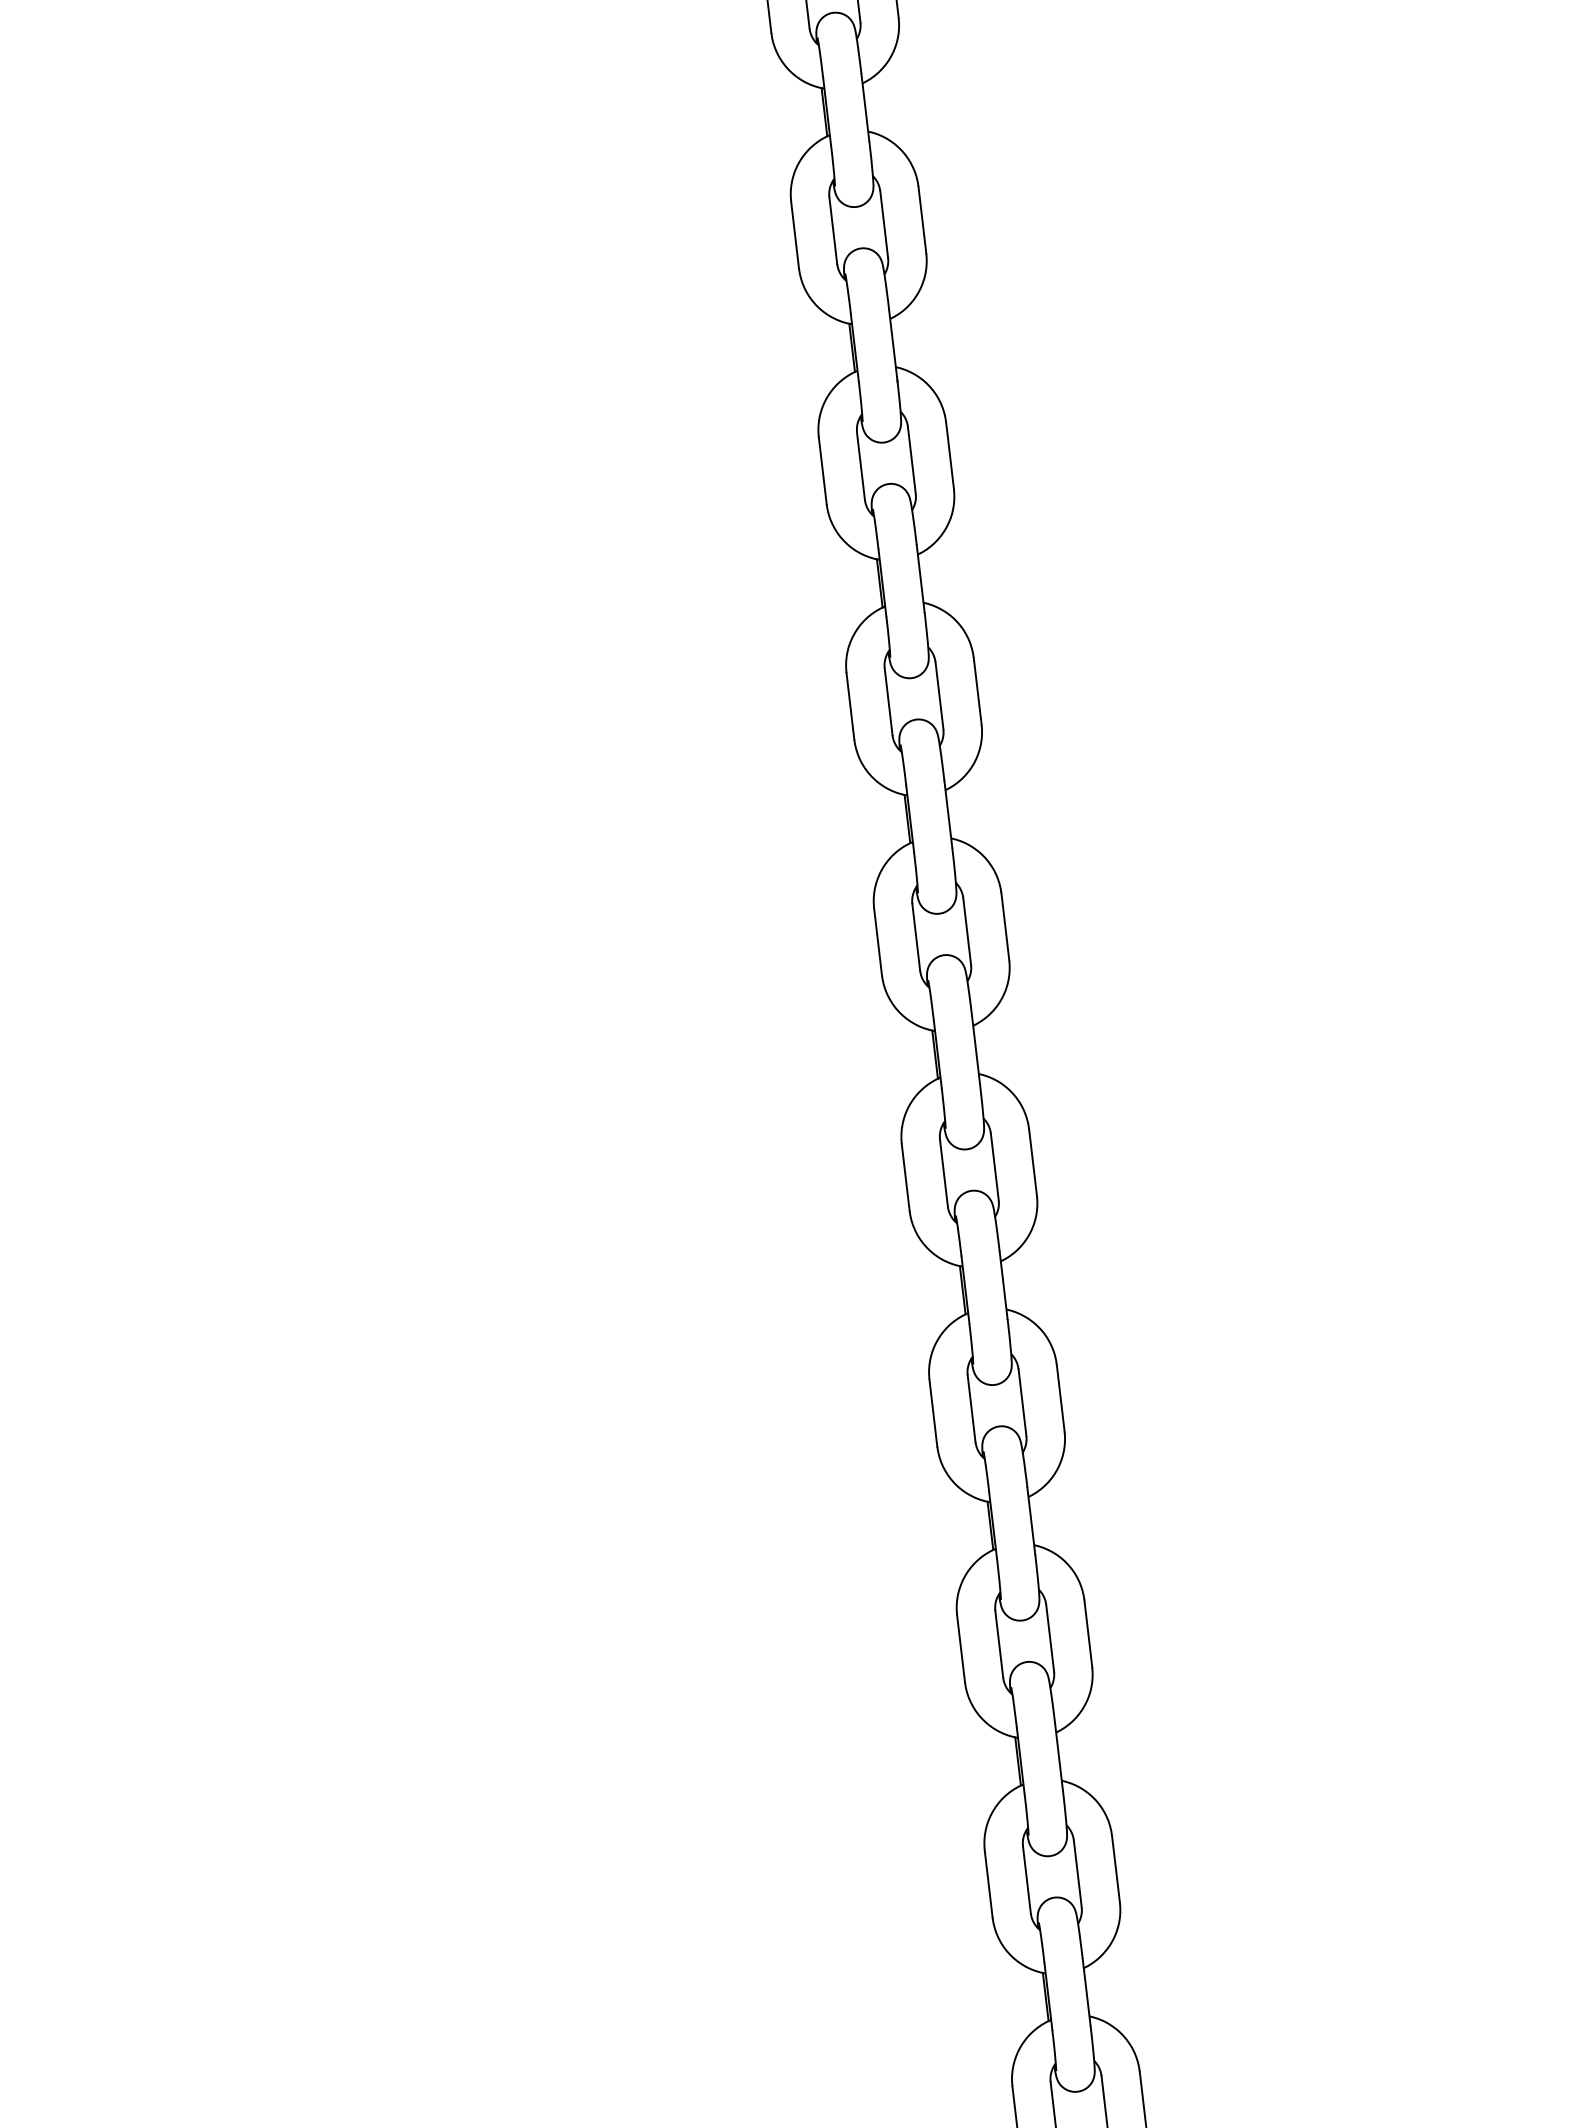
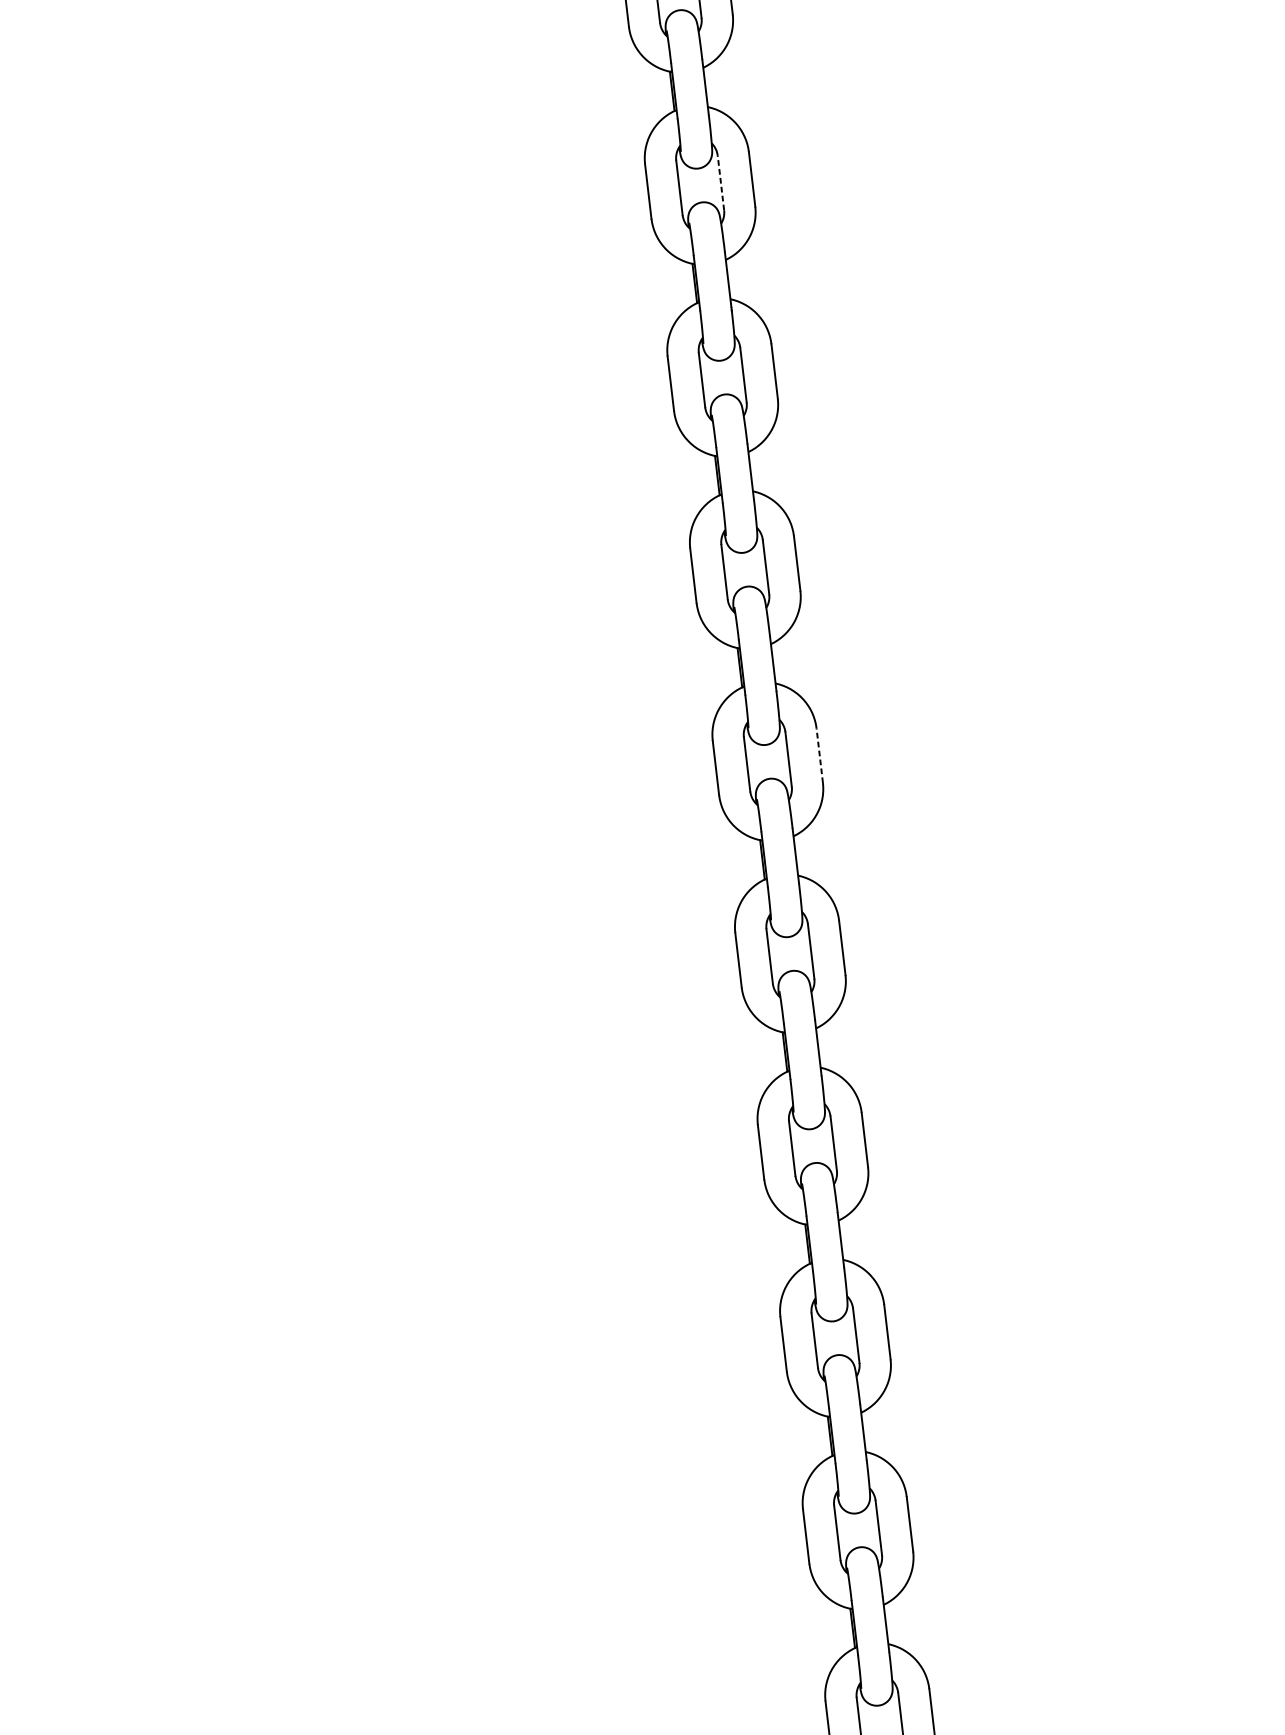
line: (884, 224) -> (721, 182), solid -> dashed
line: (1005, 927) -> (819, 756), solid -> dashed

